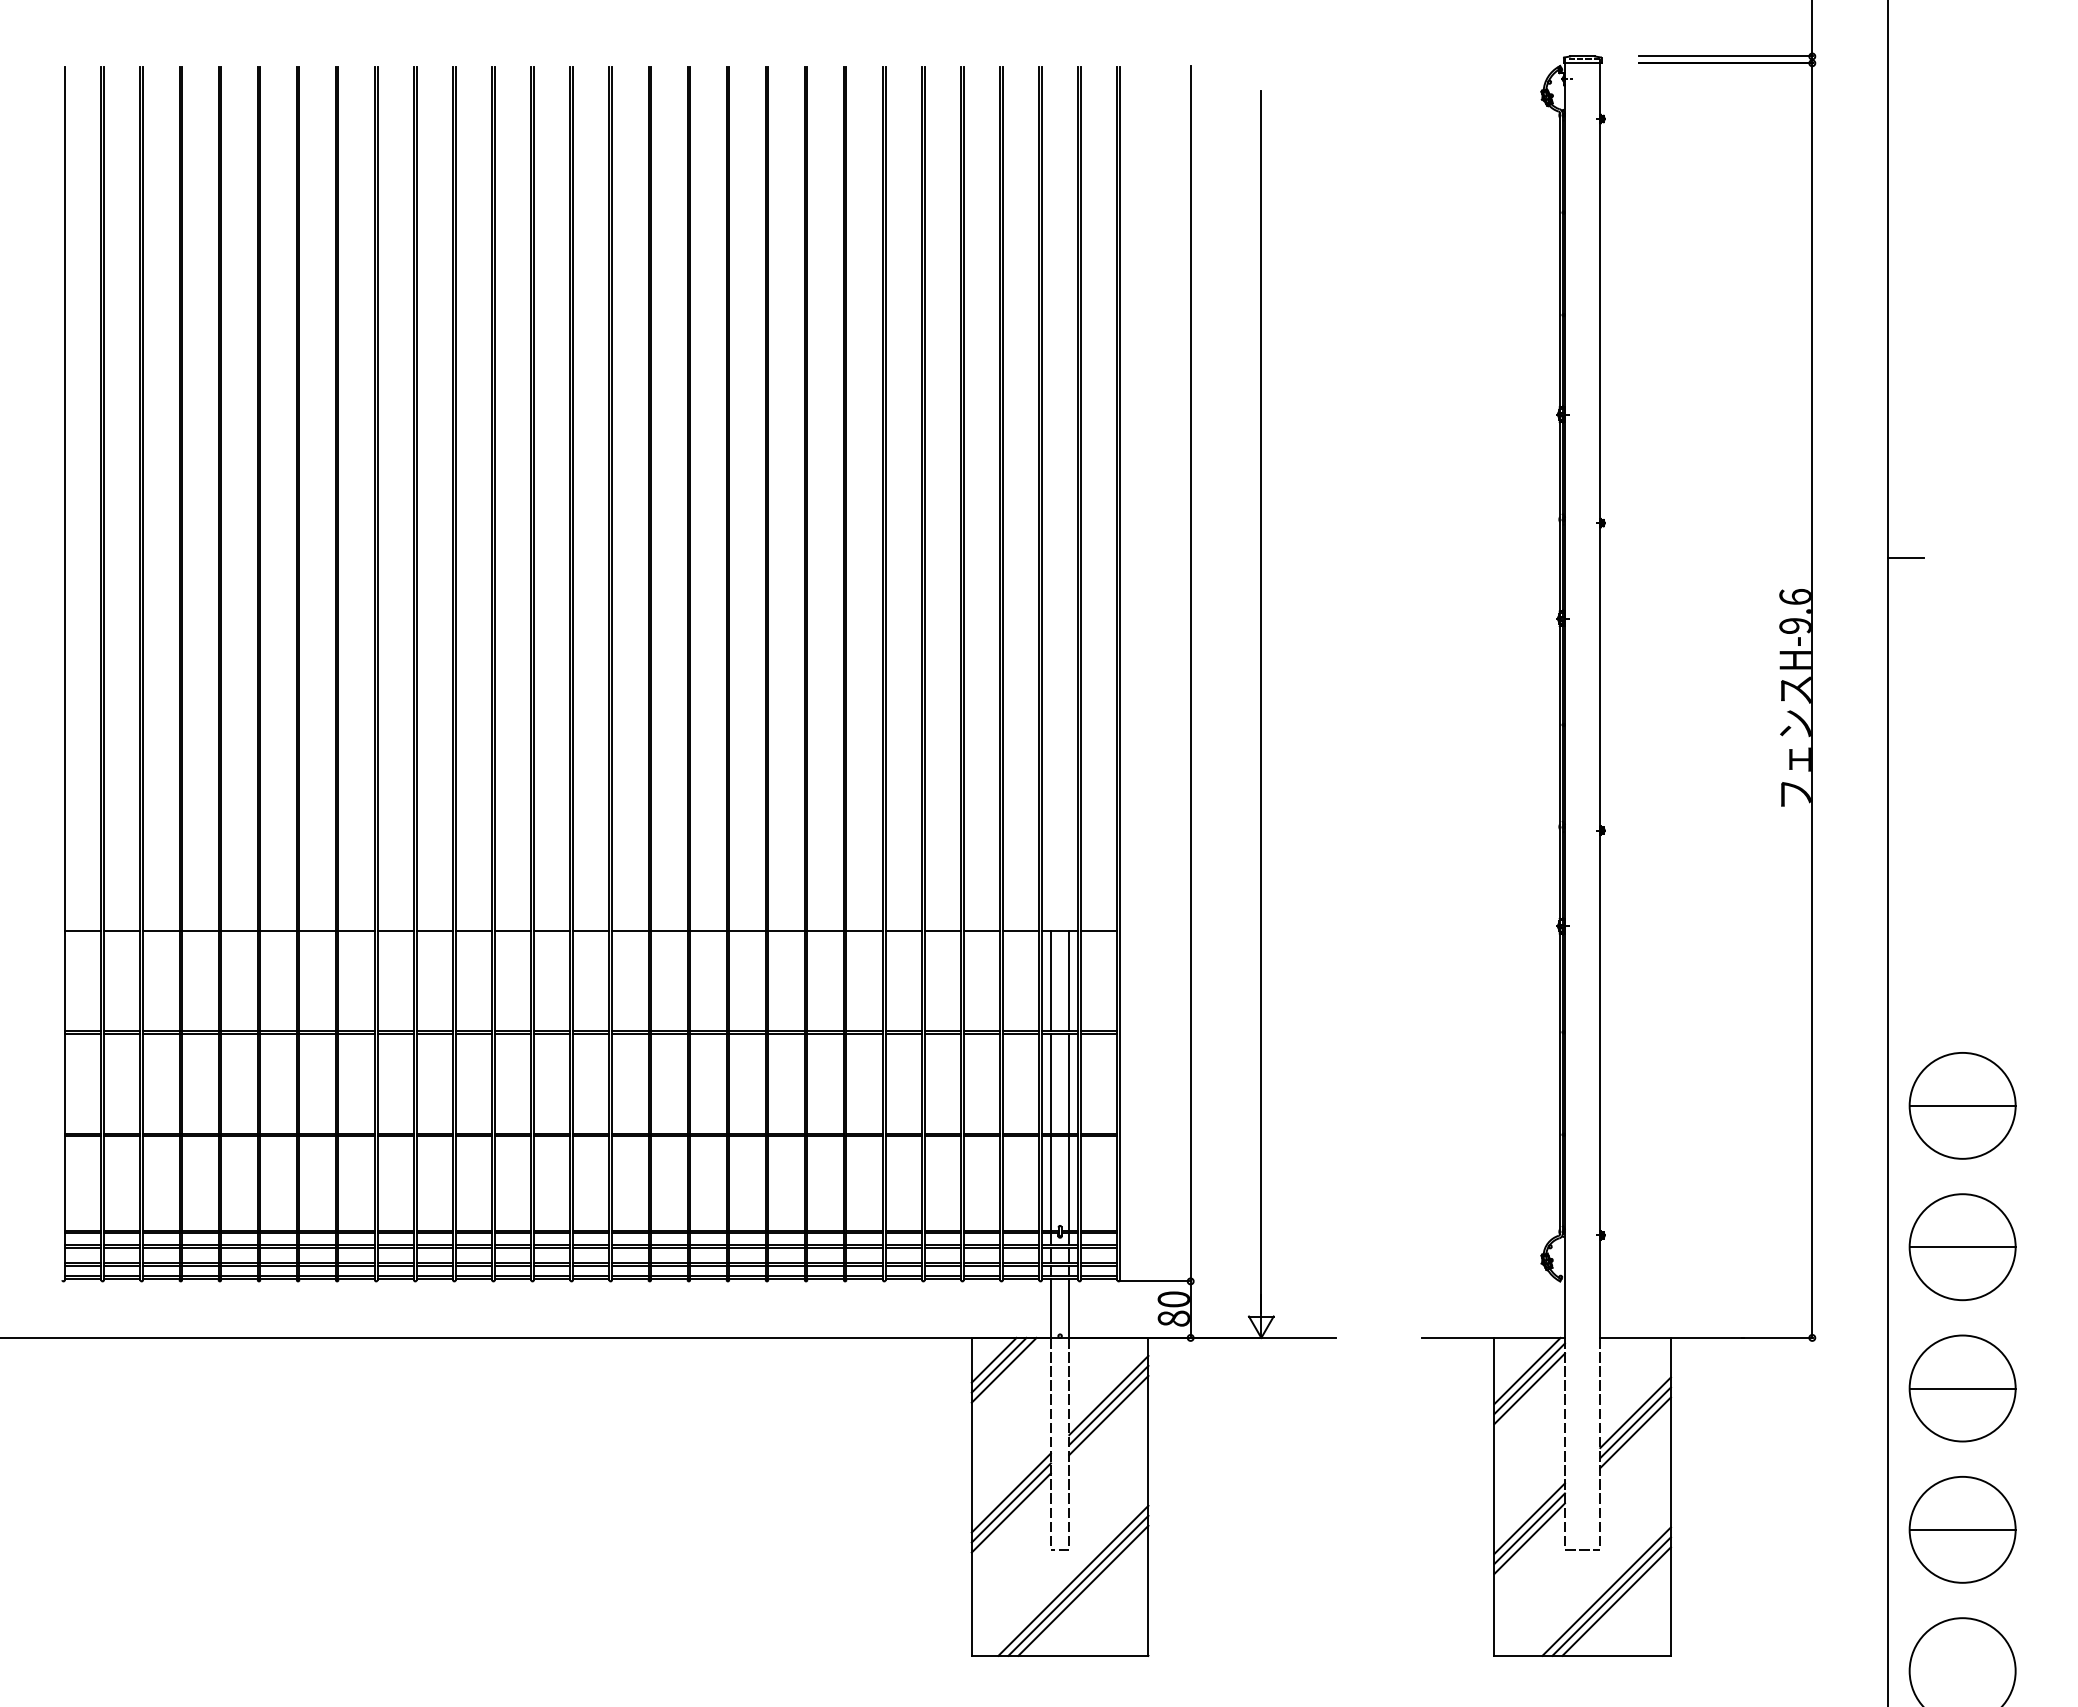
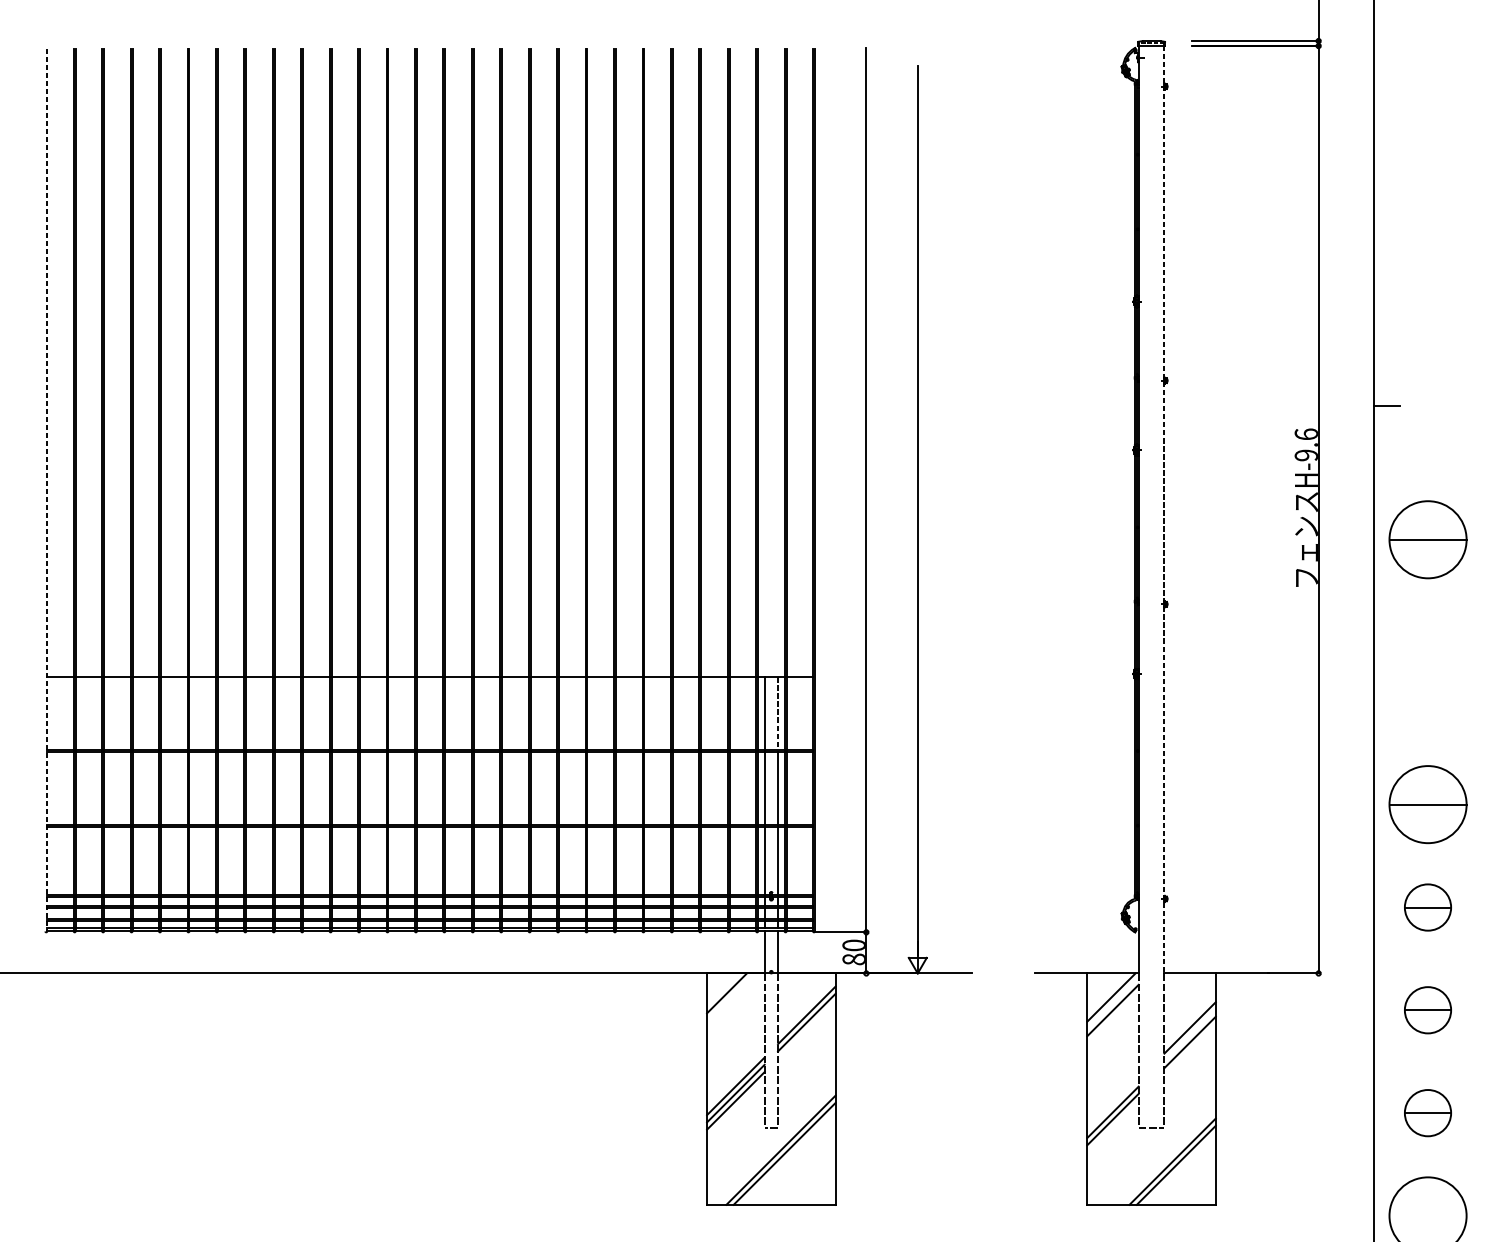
line: (64, 674) -> (46, 490), solid -> dashed
line: (1600, 701) -> (1164, 510), solid -> dashed
part: (1962, 741) -> (1427, 539), added
line: (1069, 981) -> (778, 714), solid -> dashed
part: (1962, 1247) -> (1427, 907), size x0.6
line: (993, 1359) -> (722, 989), removed
line: (1003, 1369) -> (730, 996), removed
line: (1529, 1378) -> (1112, 1002), removed
part: (1962, 1388) -> (1427, 1010), size x0.6
line: (1108, 1415) -> (806, 1029), removed
line: (1635, 1422) -> (1190, 1035), removed
line: (1529, 1518) -> (1112, 1104), removed
part: (1962, 1529) -> (1427, 1112), size x0.6
line: (1083, 1590) -> (788, 1157), removed
line: (1606, 1591) -> (1168, 1157), removed

